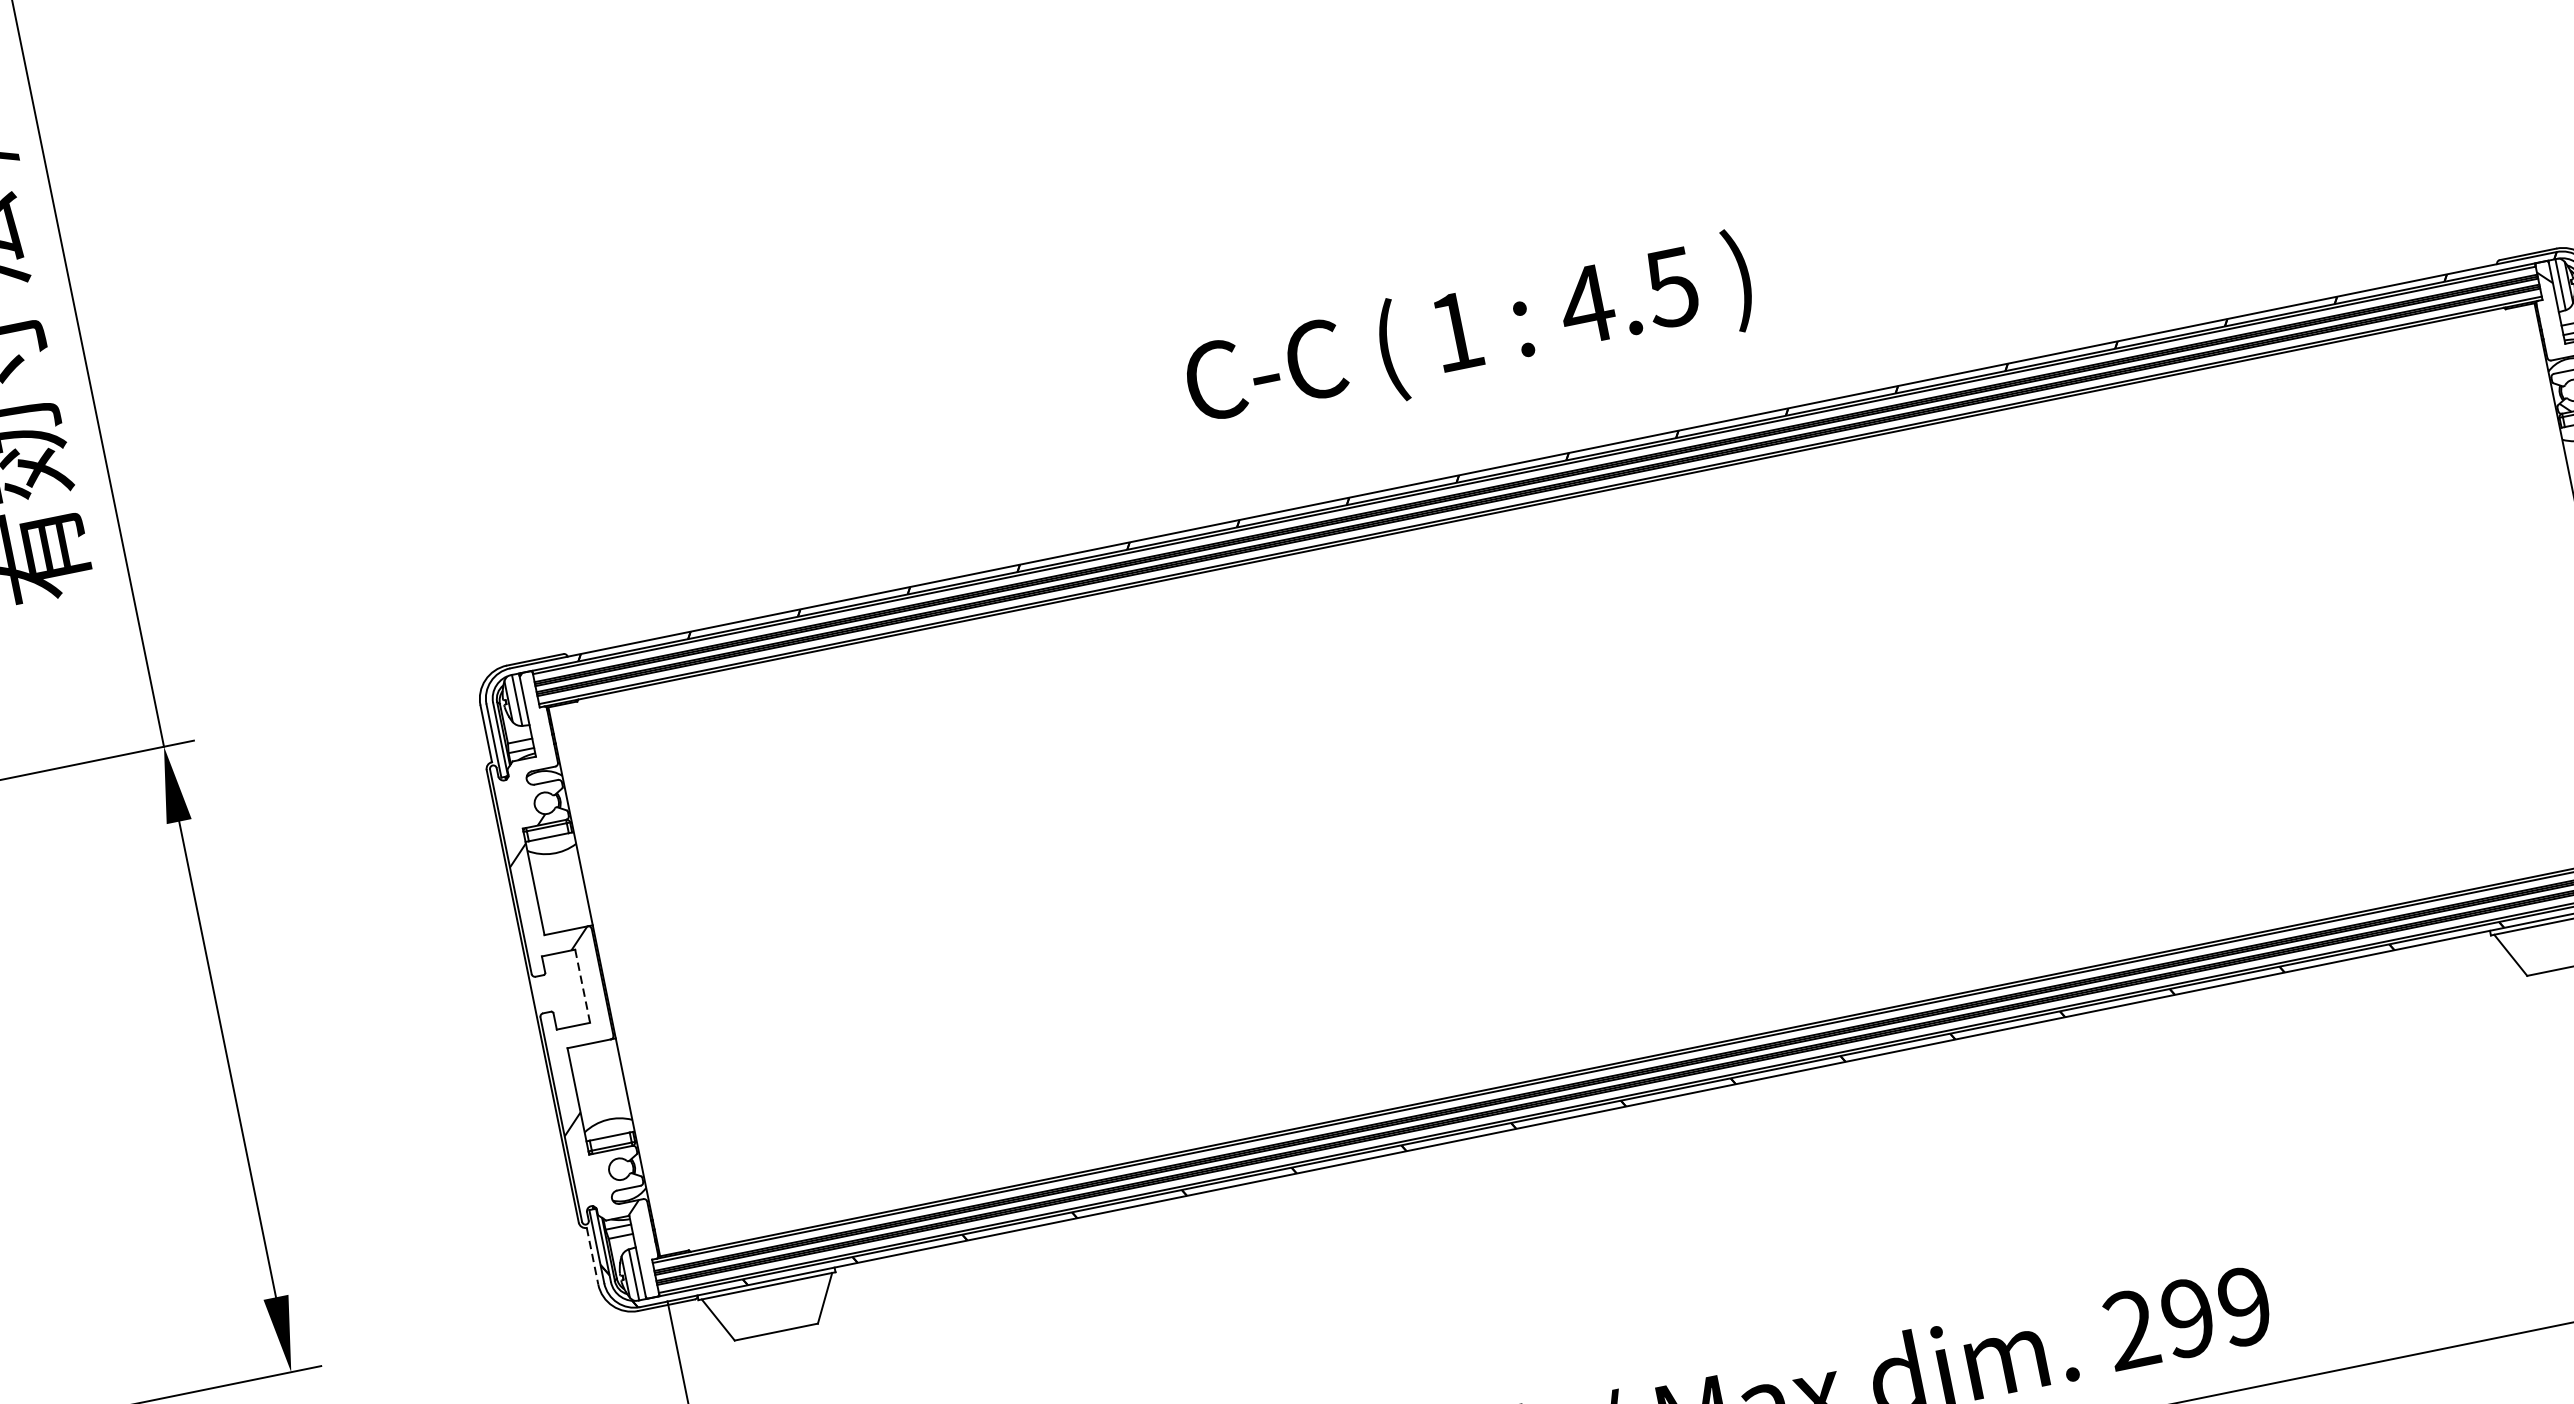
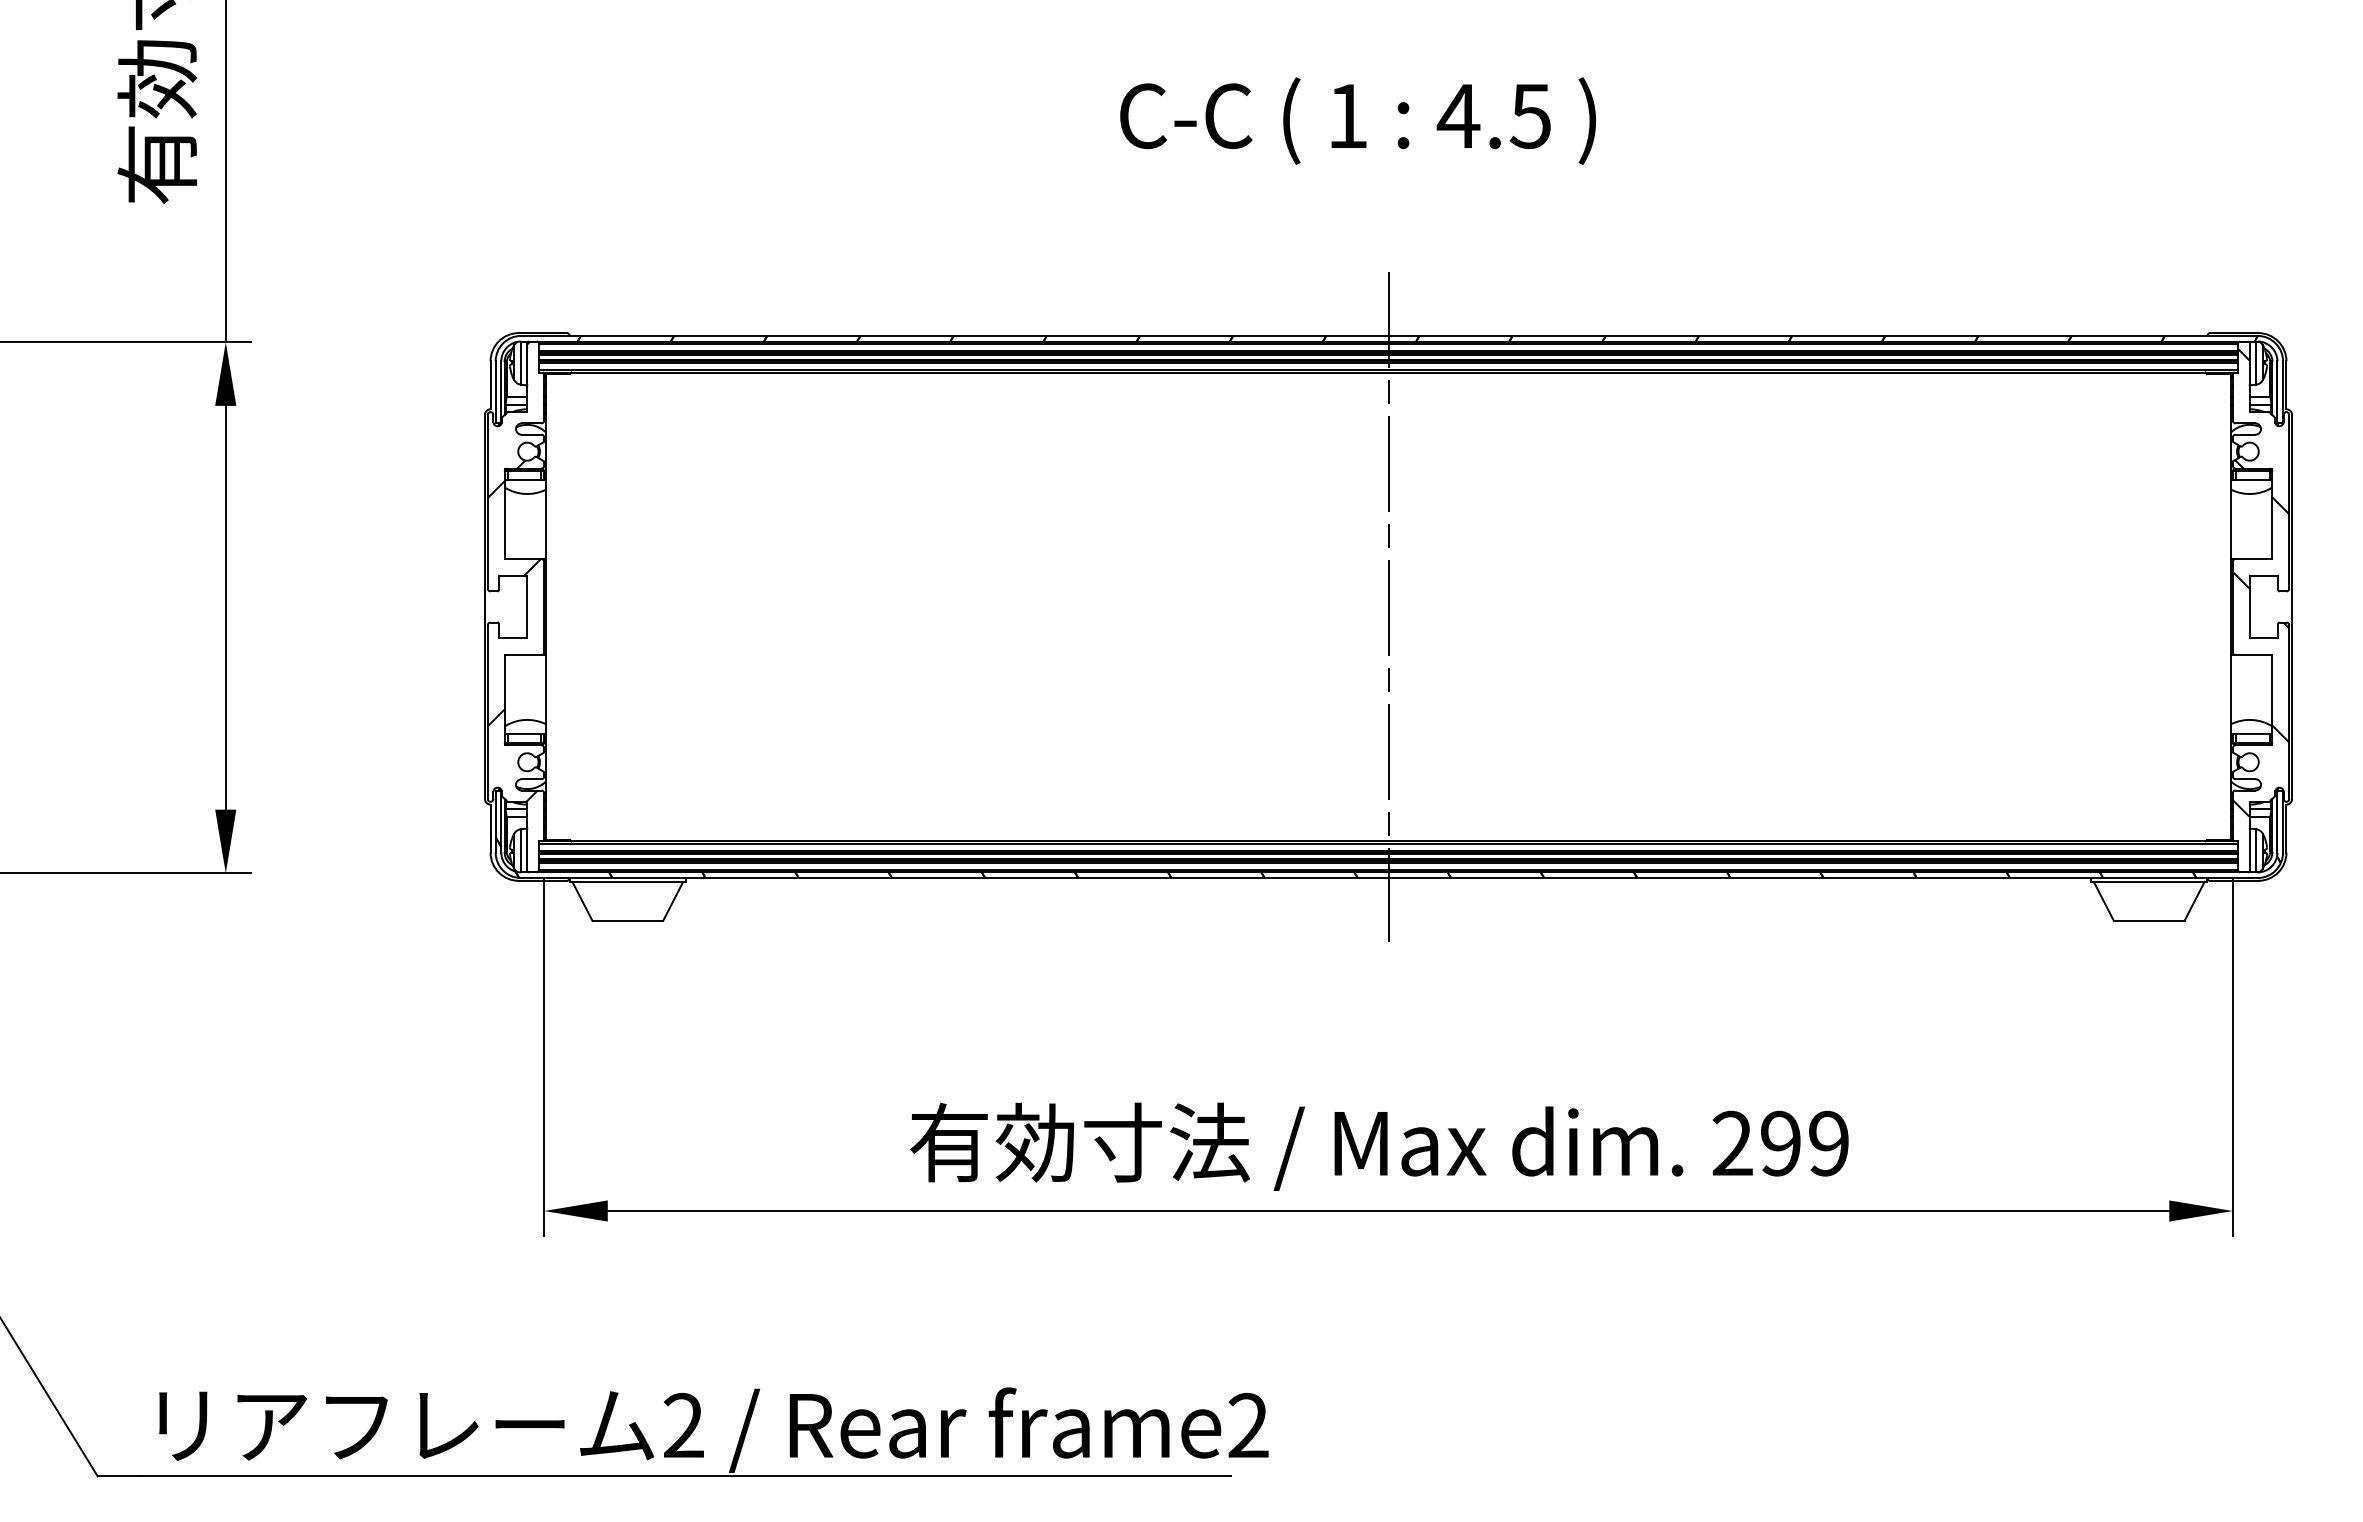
text: (1468, 334) -> (1357, 120), moved
line: (1598, 779) -> (1389, 606), added
line: (583, 986) -> (527, 607), dashed -> solid
line: (592, 1257) -> (490, 829), dashed -> solid

